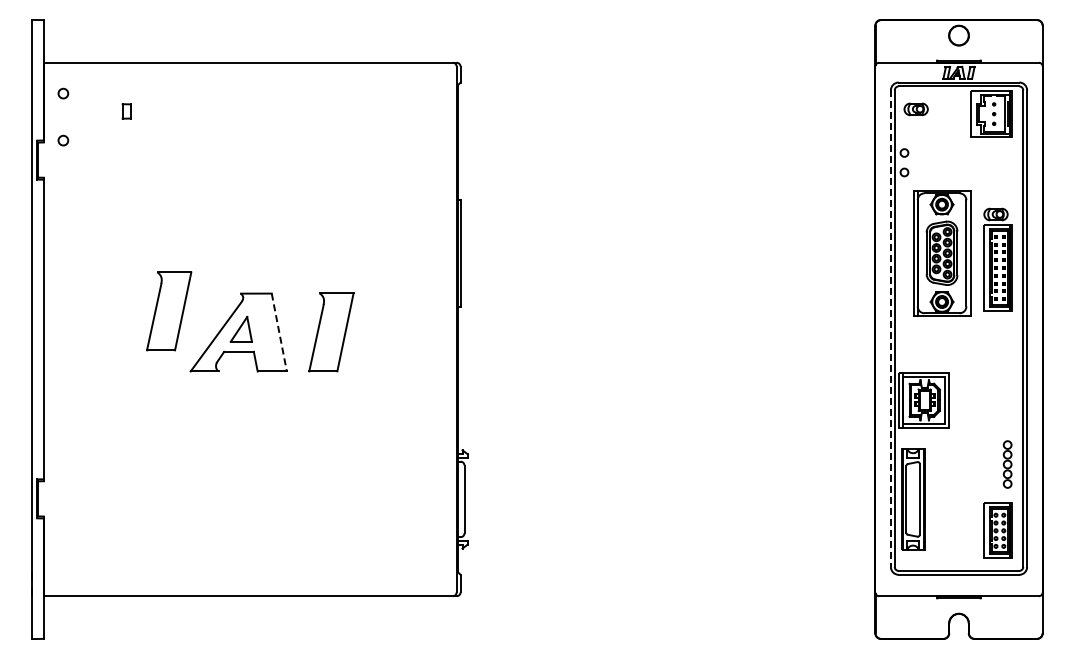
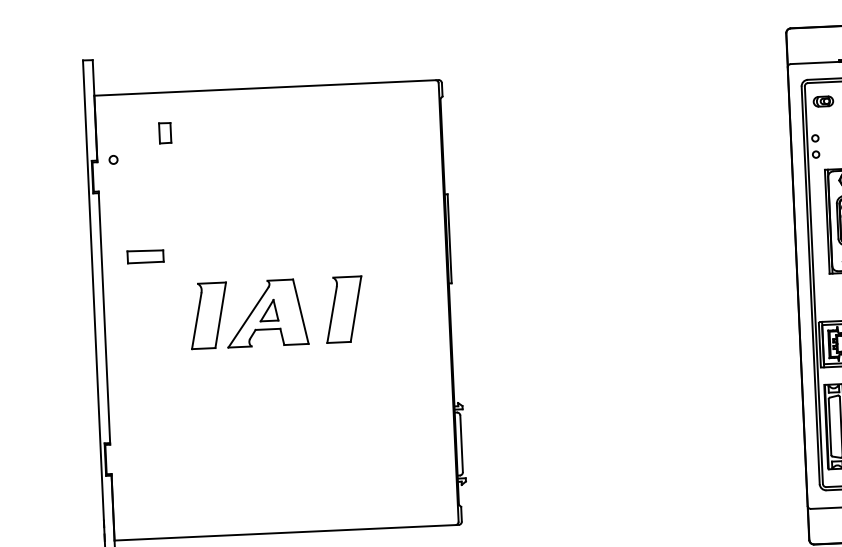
circle: (63, 93) -> (111, 120), removed
part: (126, 111) -> (165, 133), size x1.67
part: (96, 257) -> (145, 256), added
part: (169, 311) -> (209, 315), moved
line: (890, 329) -> (810, 286), dashed -> solid
line: (279, 332) -> (301, 311), dashed -> solid

